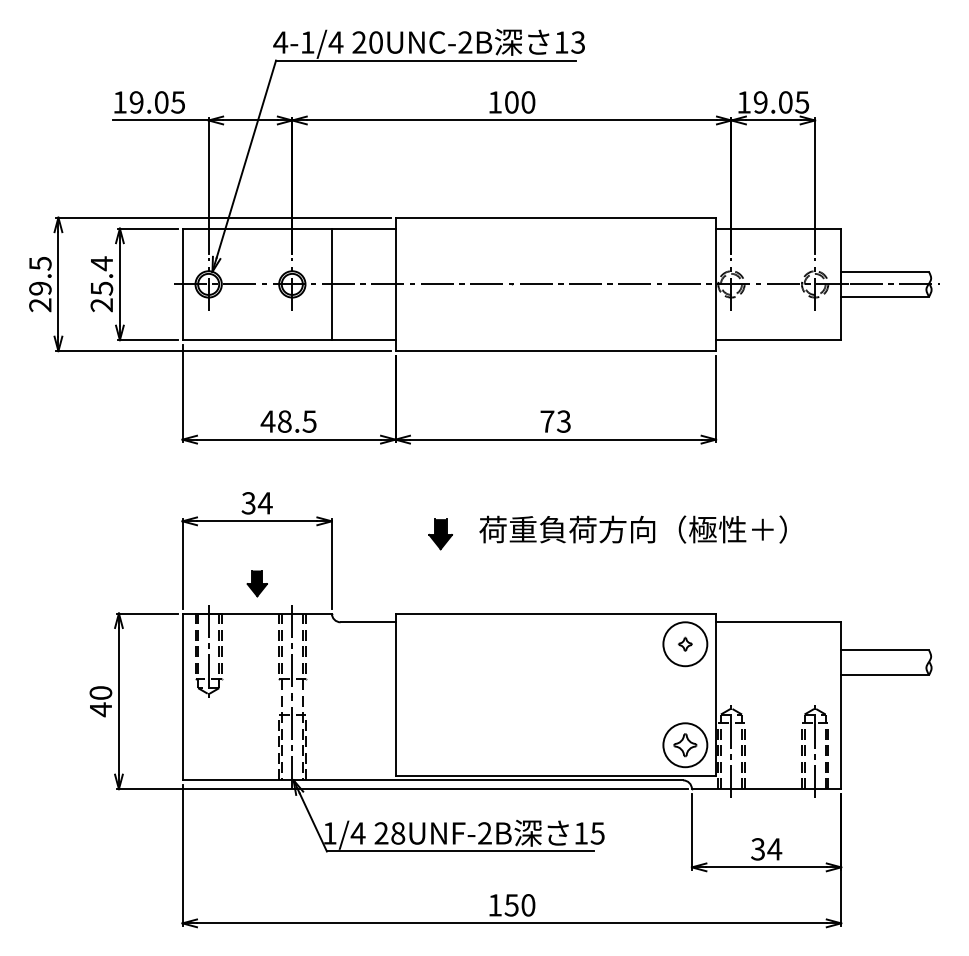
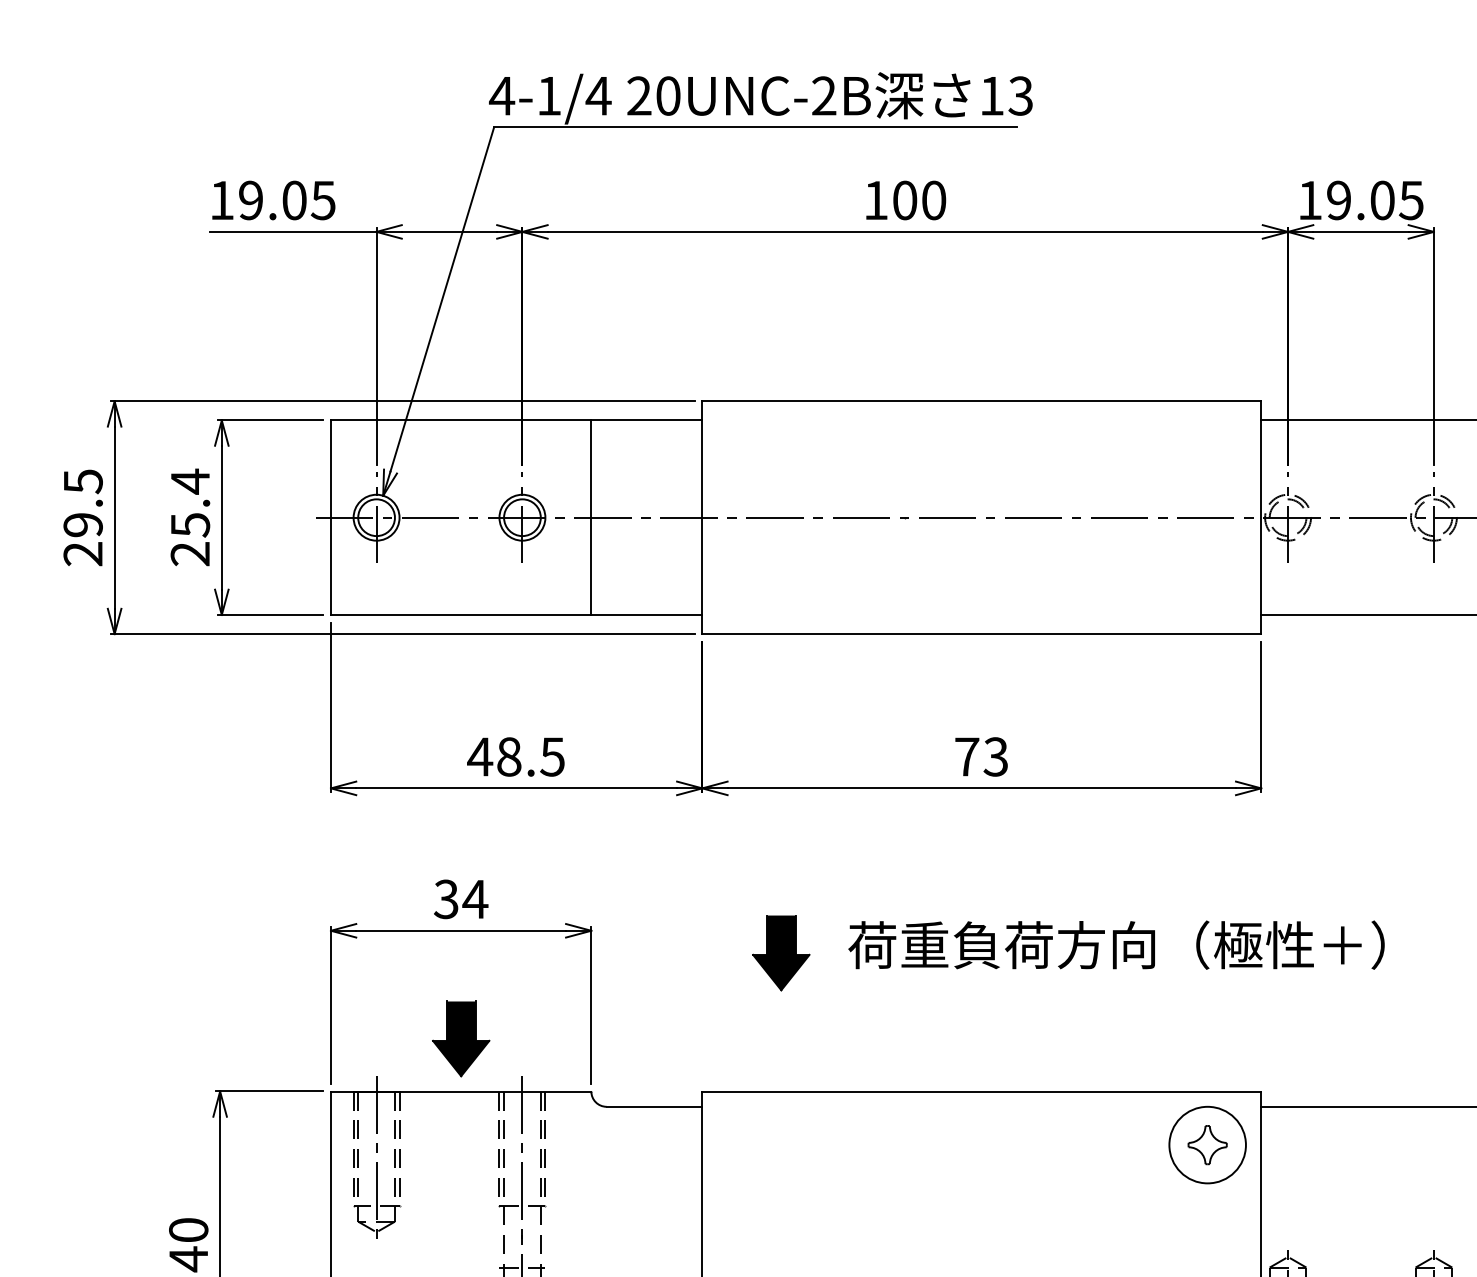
part: (440, 534) -> (780, 953), size x1.43
part: (257, 583) -> (461, 1039), size x1.67
part: (685, 644) -> (1207, 1145), size x1.67

